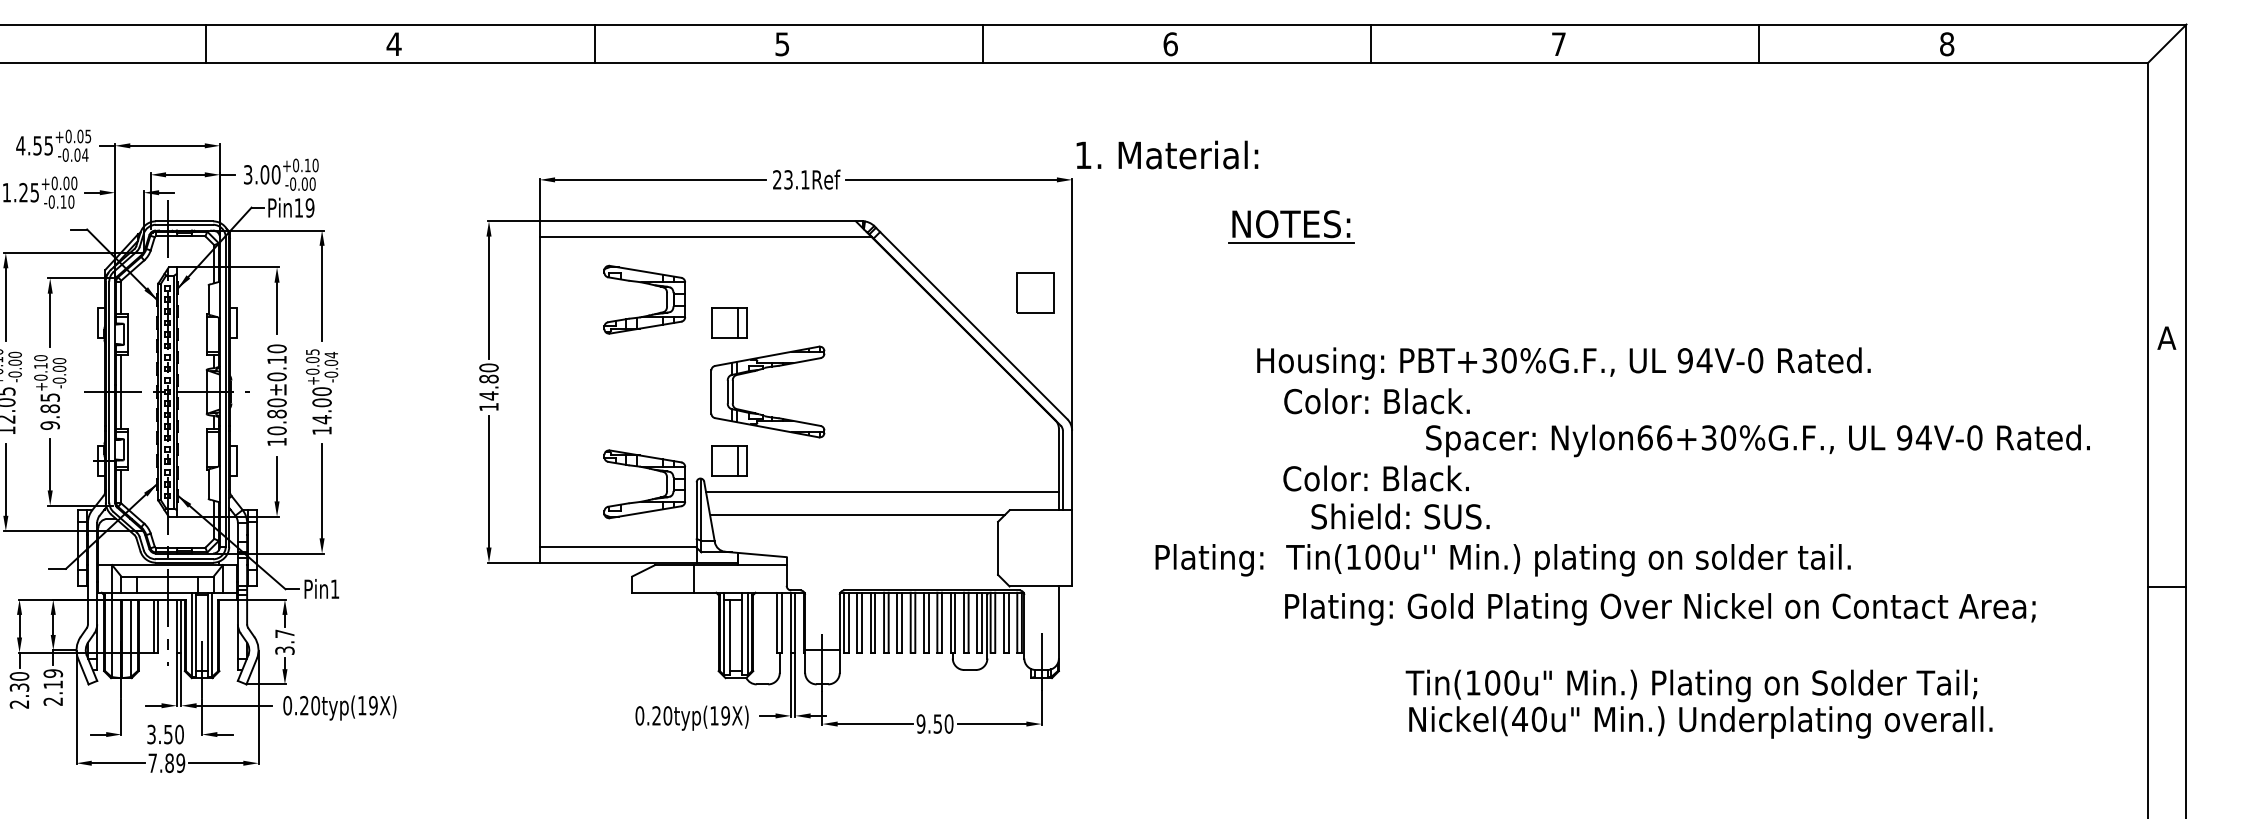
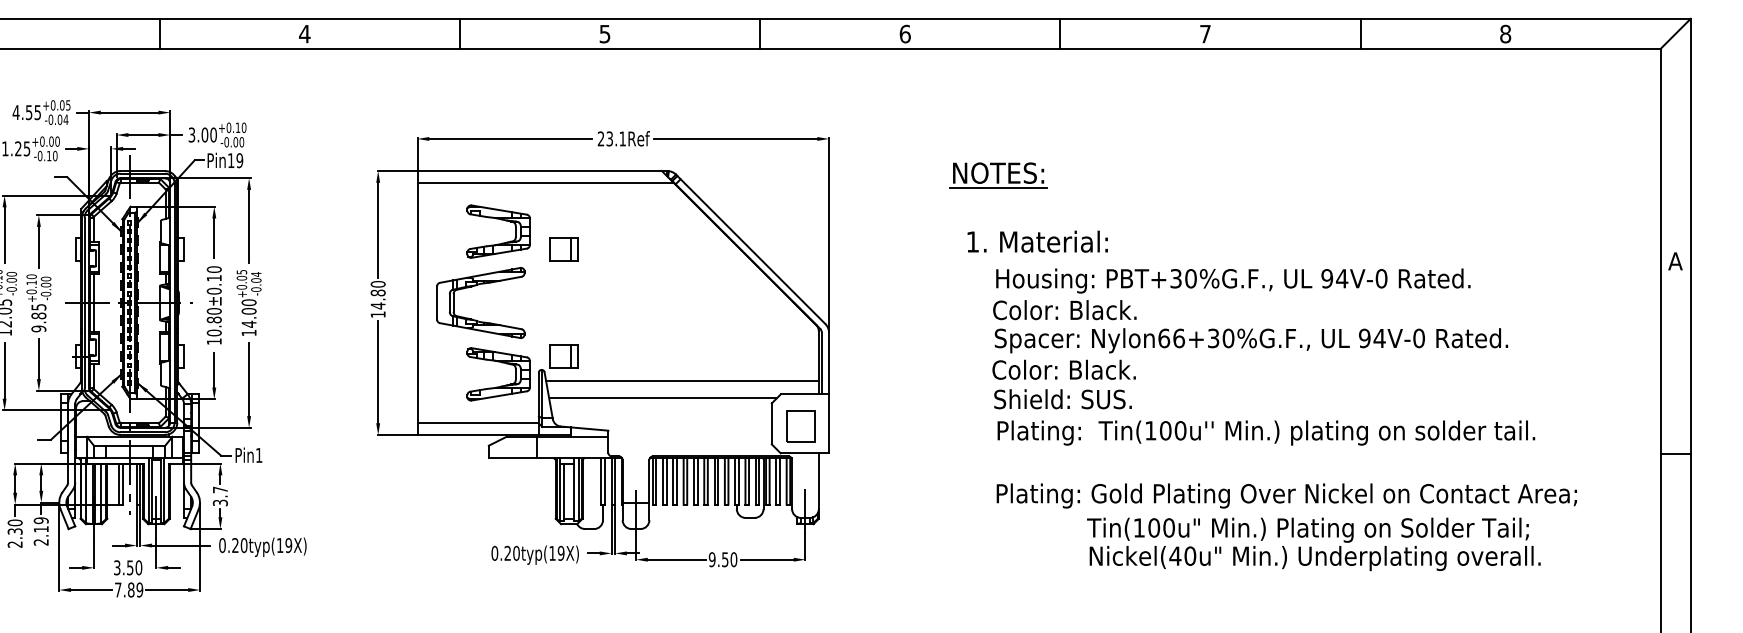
text: (1167, 154) -> (1037, 241), moved
part: (1035, 293) -> (800, 426), moved
text: (1564, 362) -> (1233, 280), moved
part: (760, 370) -> (475, 286), moved
text: (1758, 440) -> (1251, 340), moved
text: (1399, 516) -> (1062, 399), moved
text: (1503, 559) -> (1266, 432), moved
text: (1659, 608) -> (1286, 495), moved

